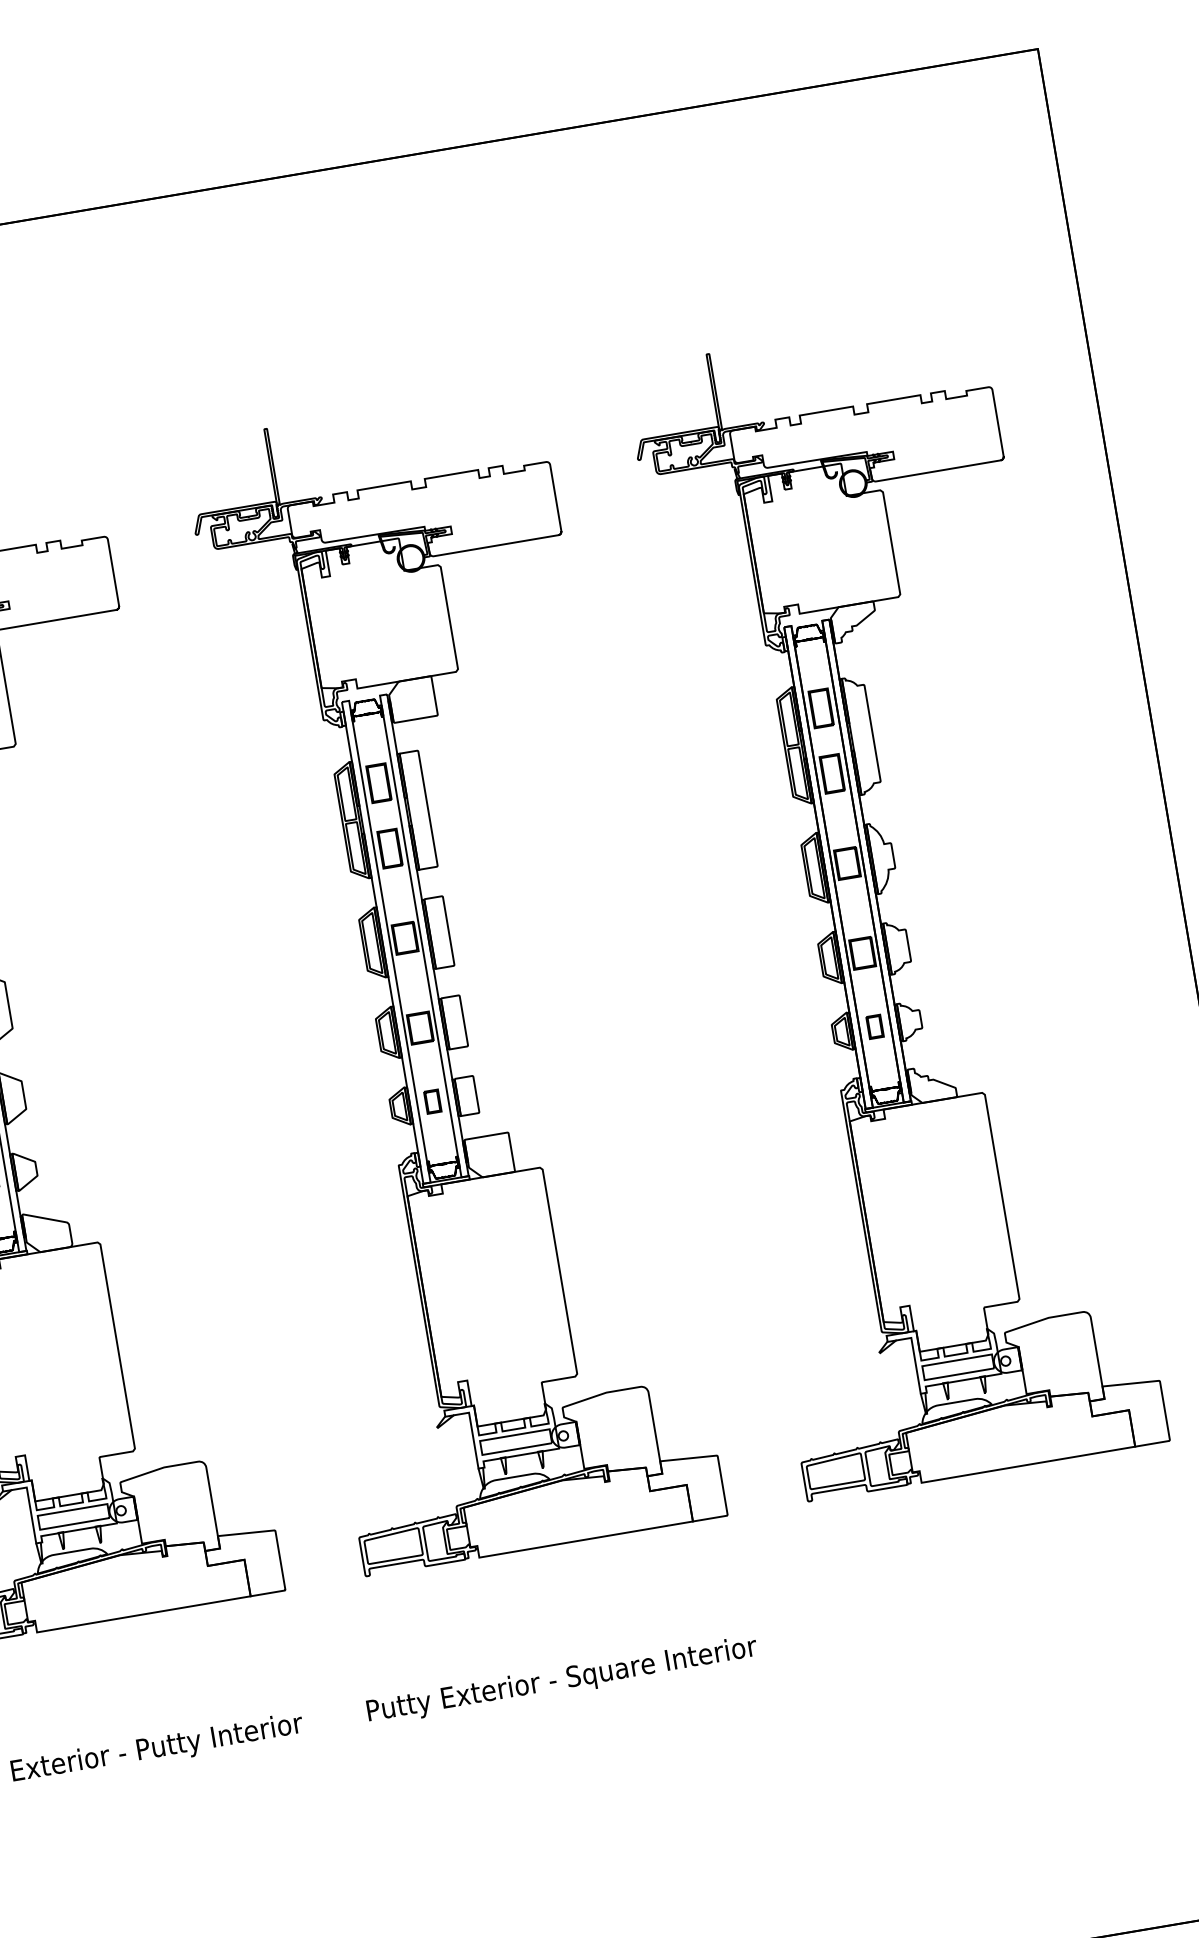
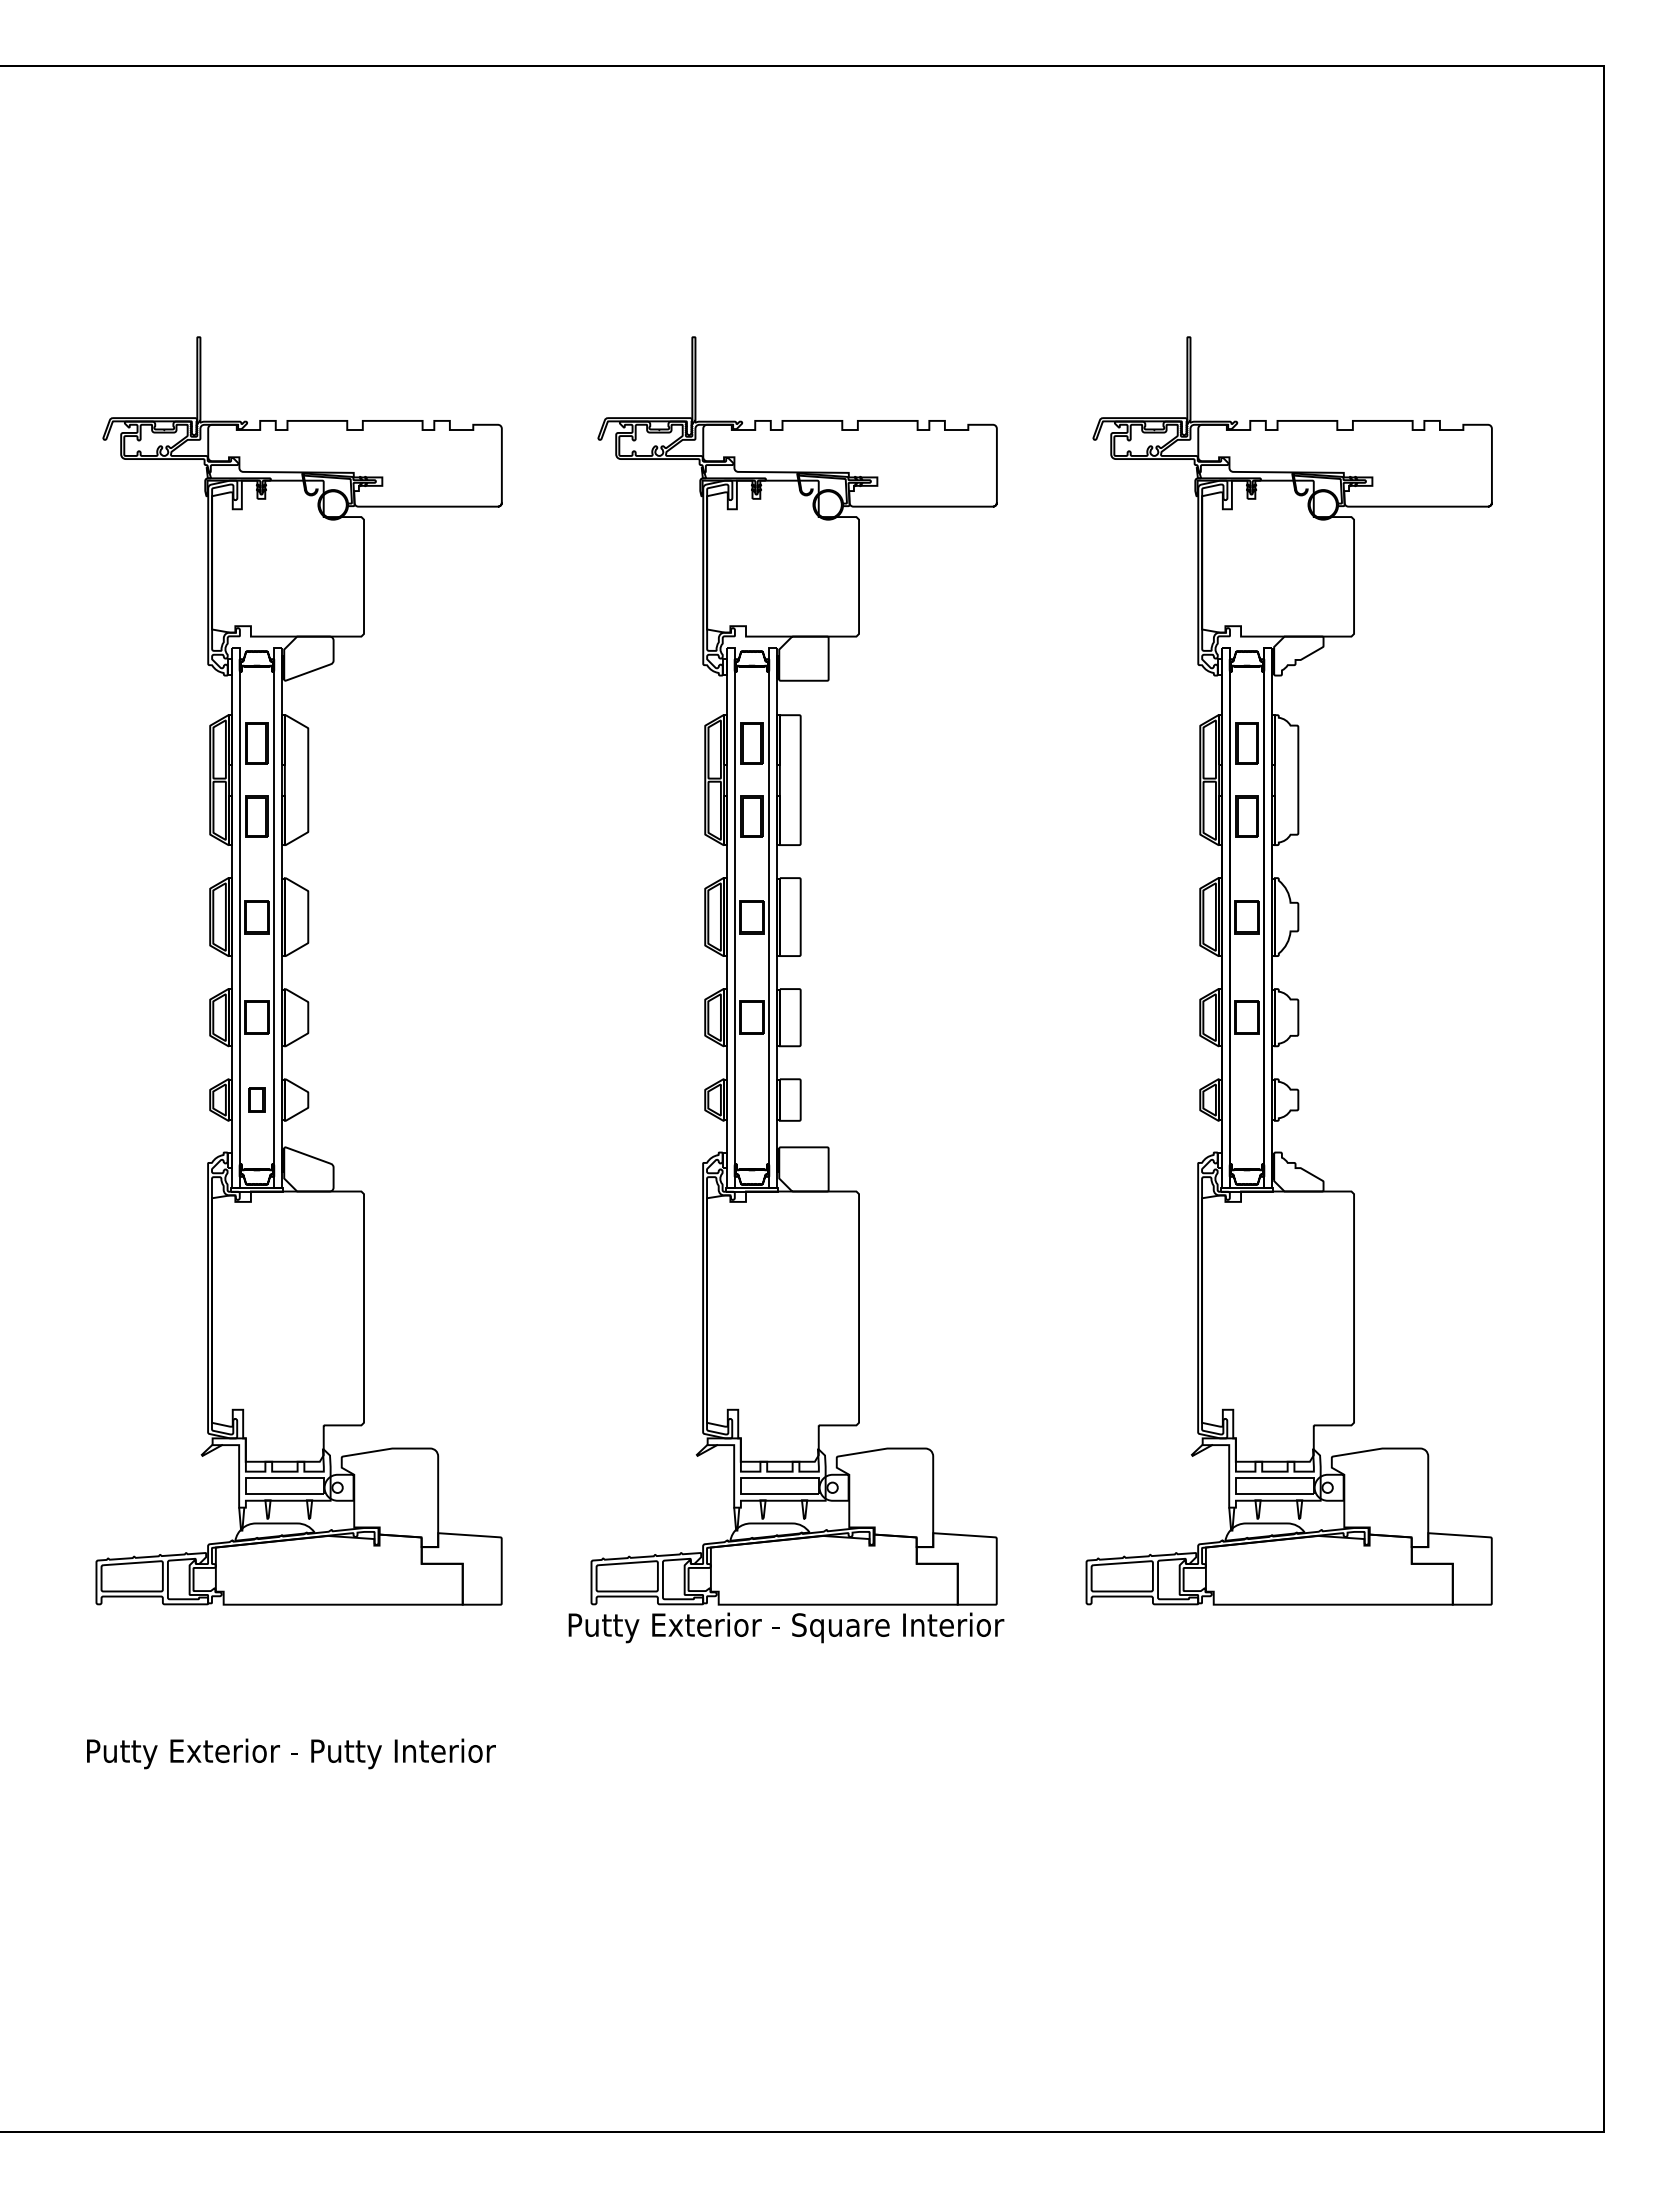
part: (874, 1026) -> (1246, 1099), removed
part: (432, 1101) -> (751, 1099), removed
text: (562, 1680) -> (786, 1627), moved

